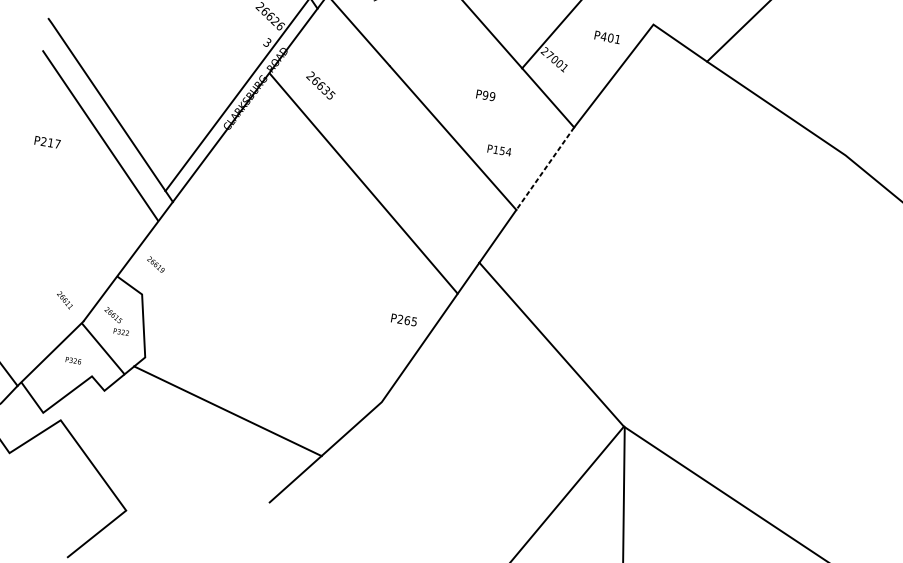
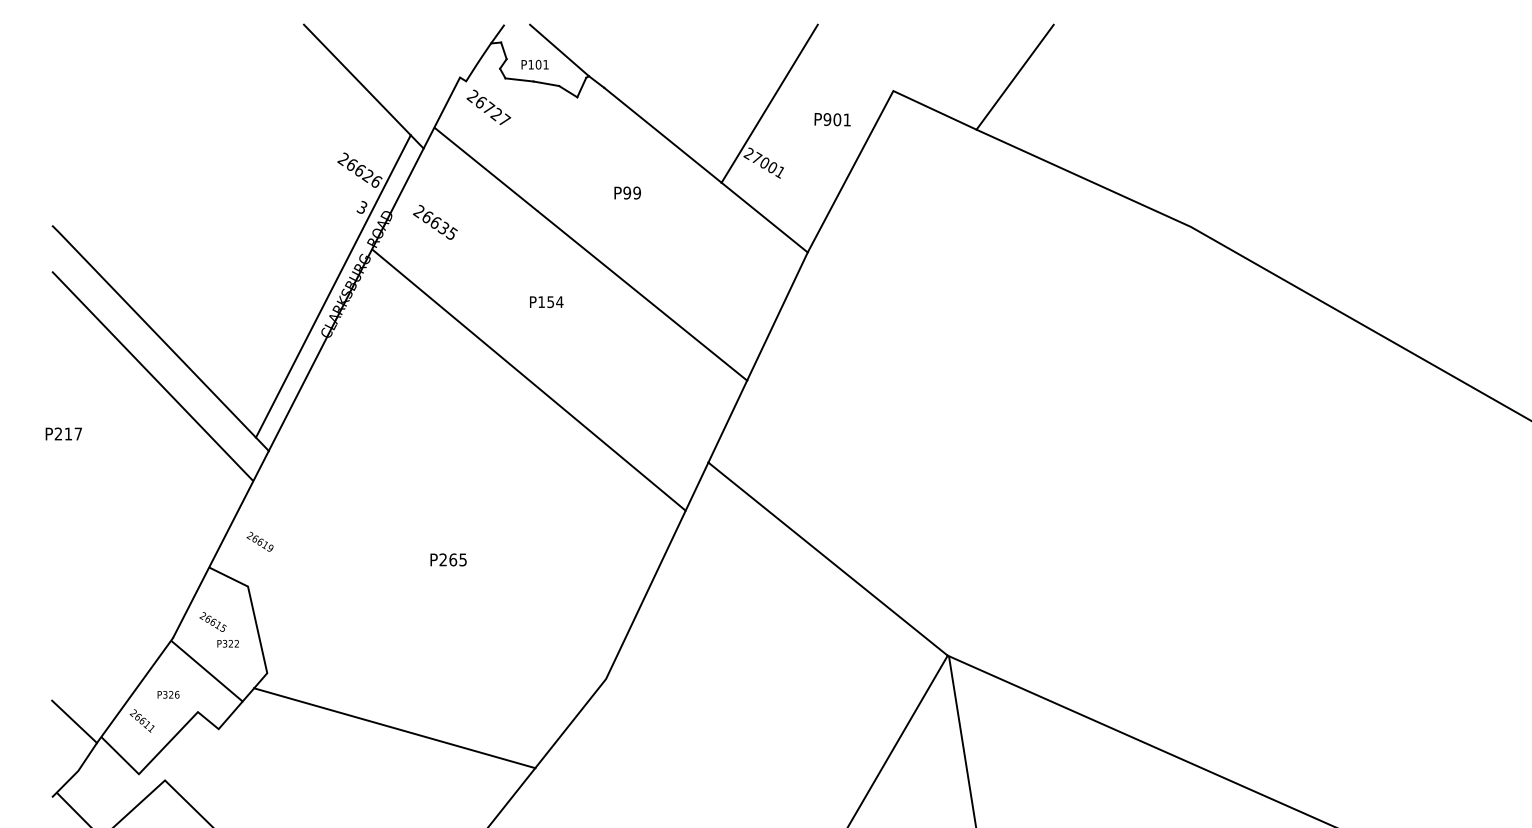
text: (603, 36) -> (827, 119), P401 -> P901
text: (321, 84) -> (435, 221), moved
text: (485, 95) -> (627, 192), moved
text: (47, 141) -> (63, 433), moved
text: (499, 150) -> (546, 302), moved
line: (545, 168) -> (777, 316), dashed -> solid
text: (64, 299) -> (141, 720), moved
text: (404, 319) -> (448, 559), moved

